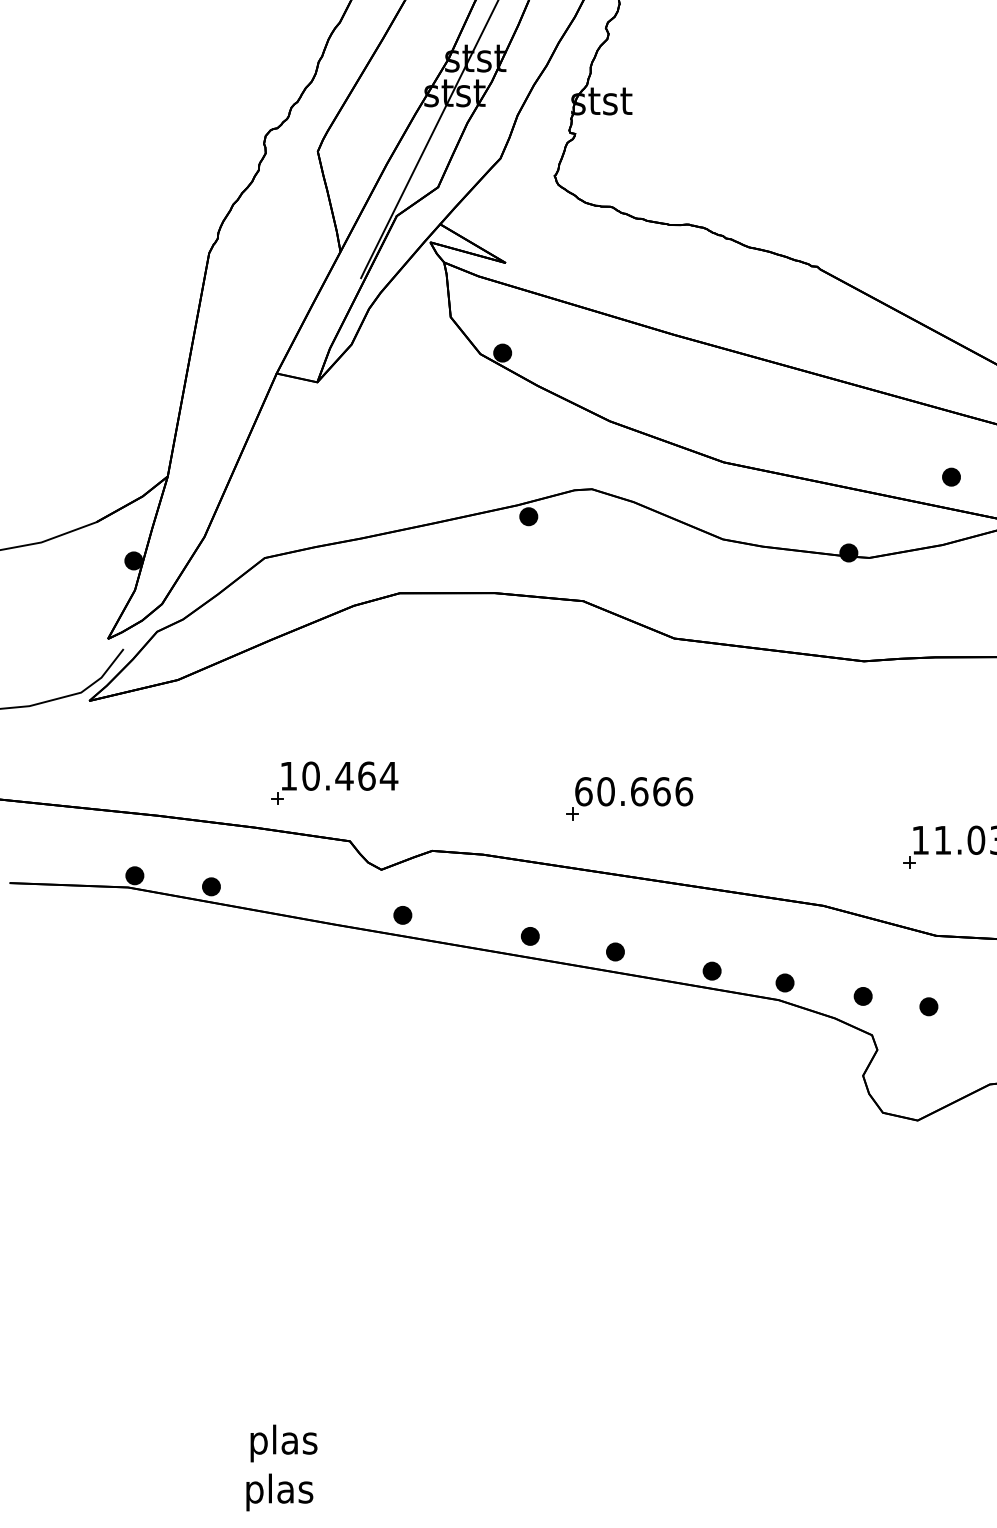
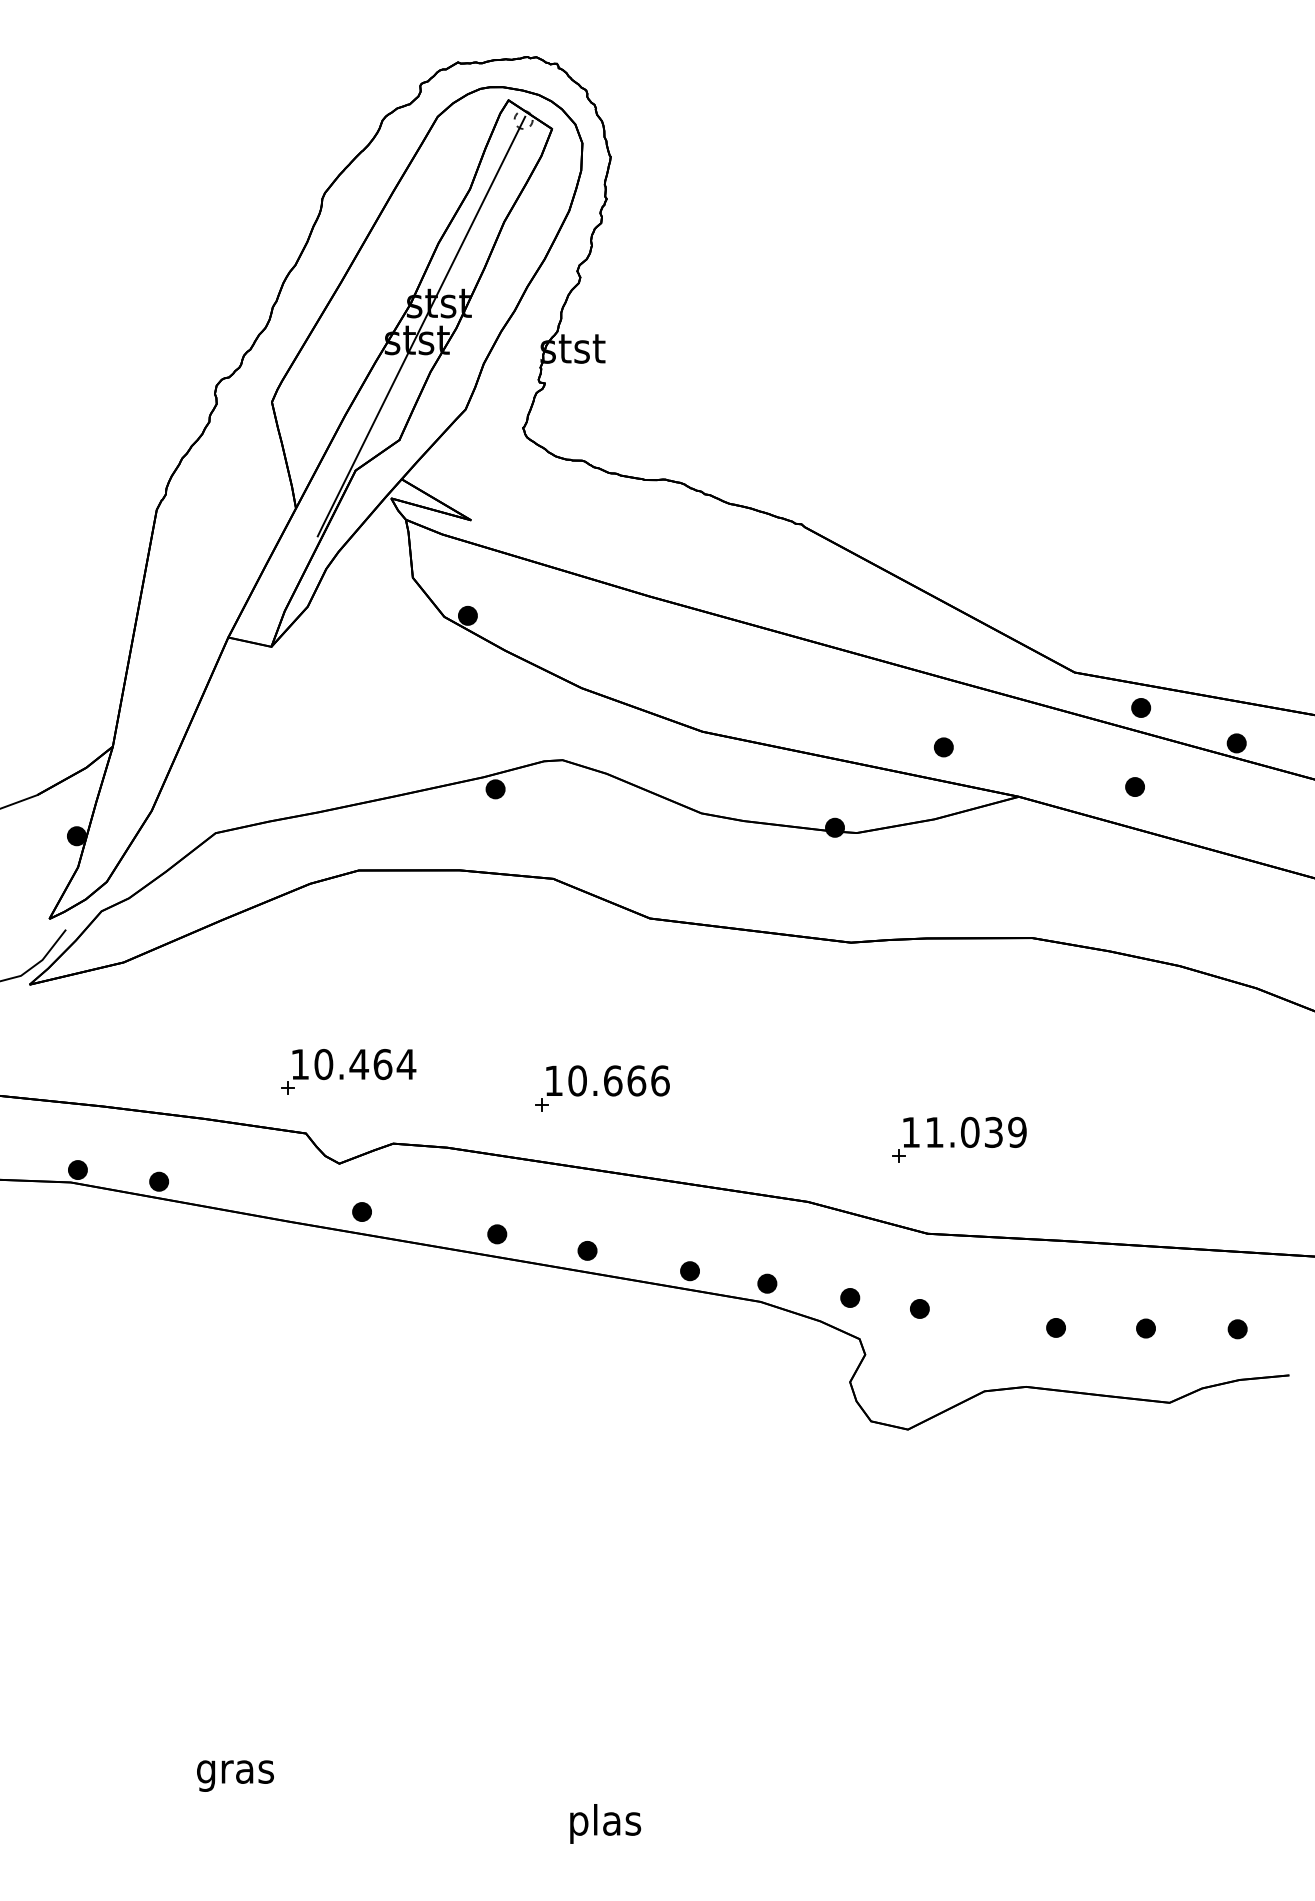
part: (334, 782) -> (348, 1071), moved
text: (583, 791) -> (553, 1080), 60.666 -> 10.666
text: (283, 1443) -> (235, 1771), plas -> gras
text: (279, 1492) -> (605, 1823), moved

